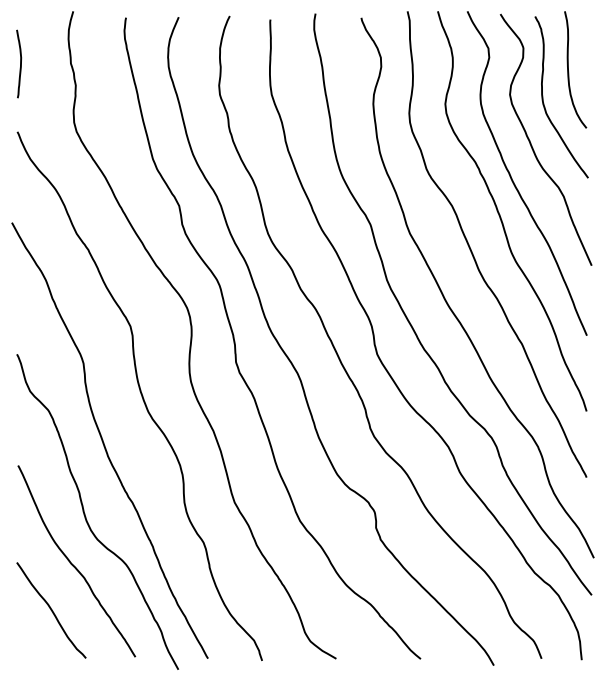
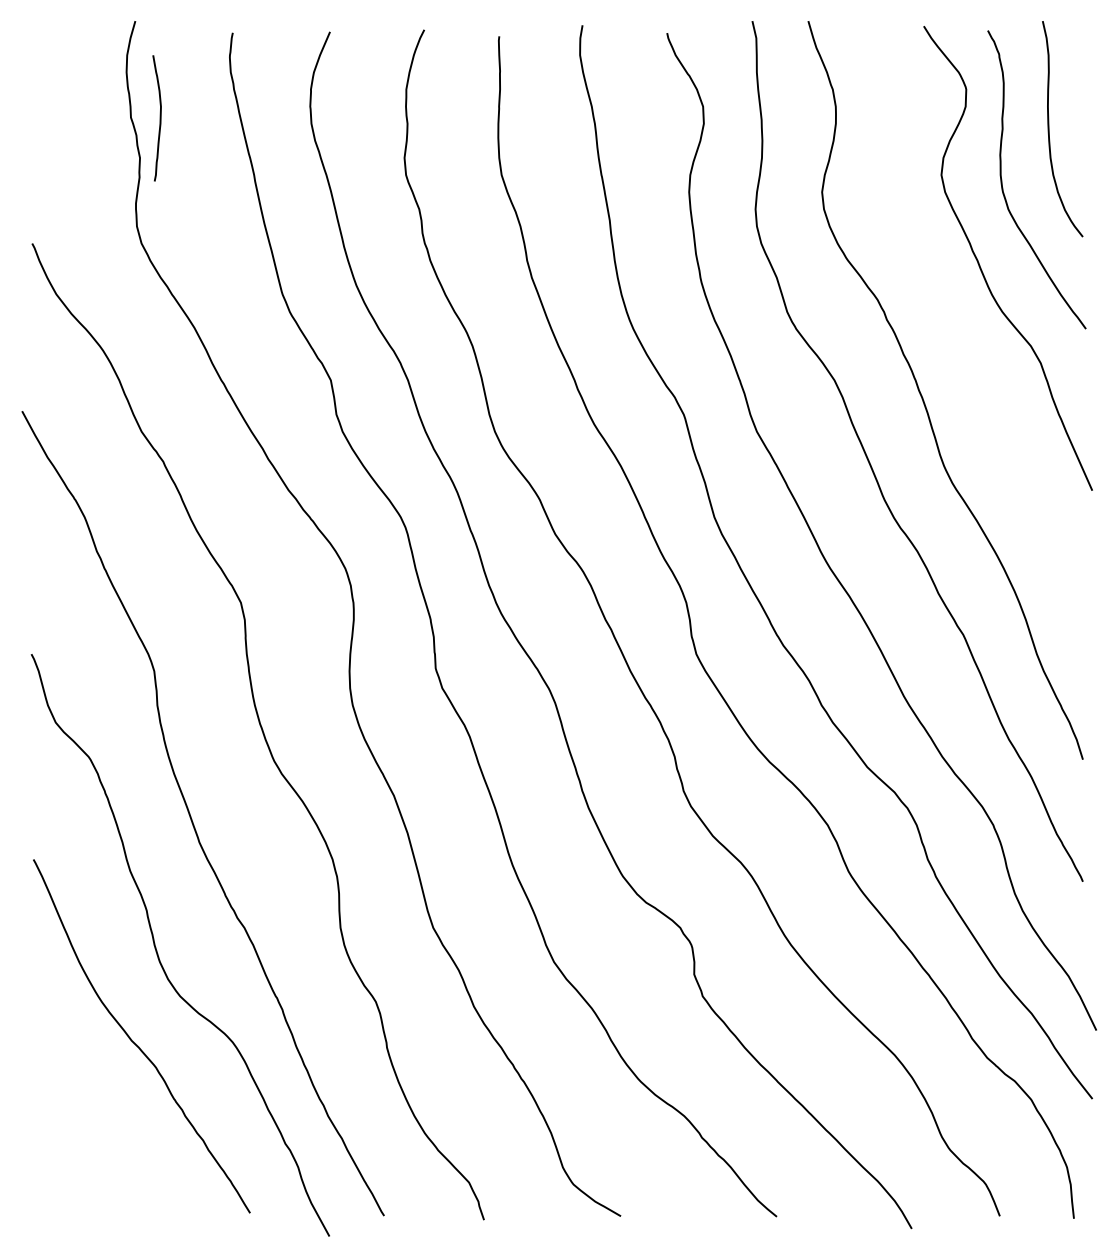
curve: (20, 63) -> (159, 117), moved
curve: (513, 180) -> (947, 333), removed
curve: (51, 610) -> (95, 1127), removed

